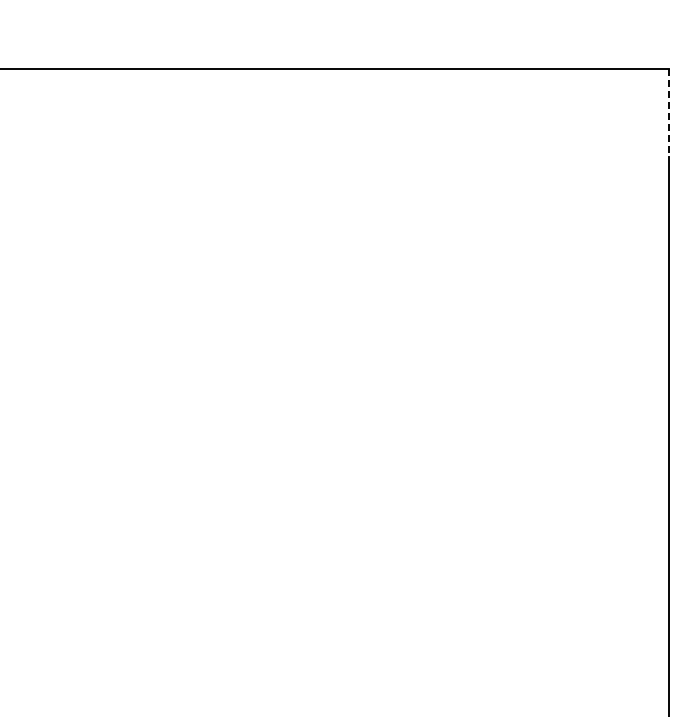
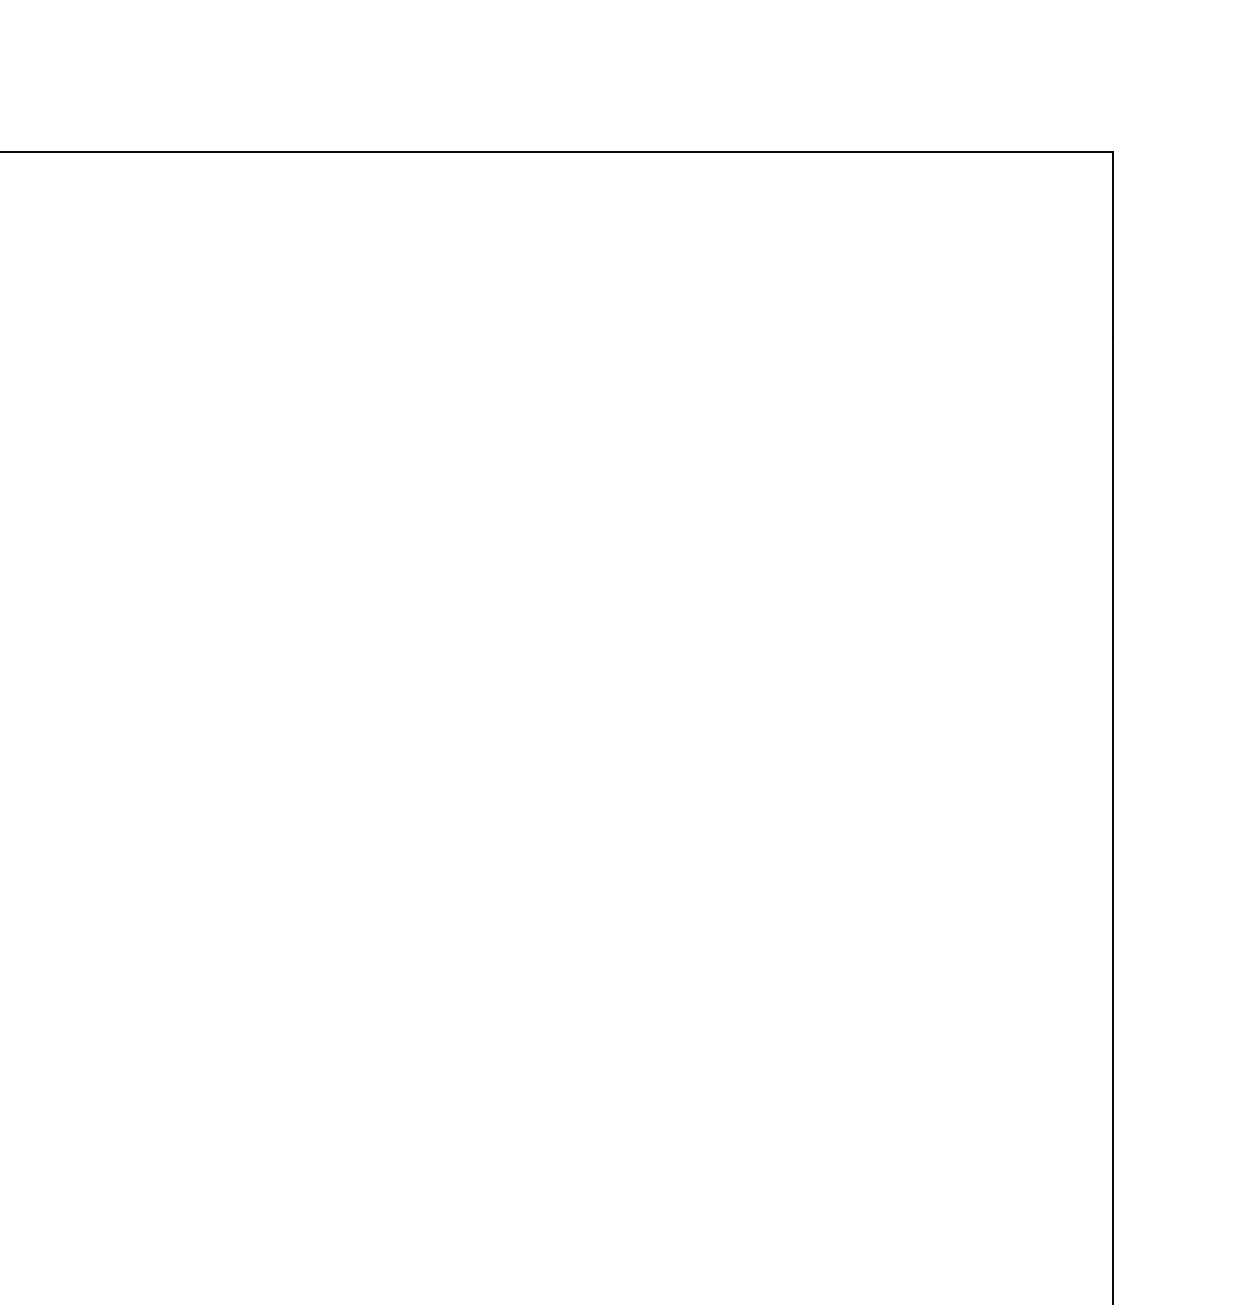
line: (668, 112) -> (1112, 244), dashed -> solid

